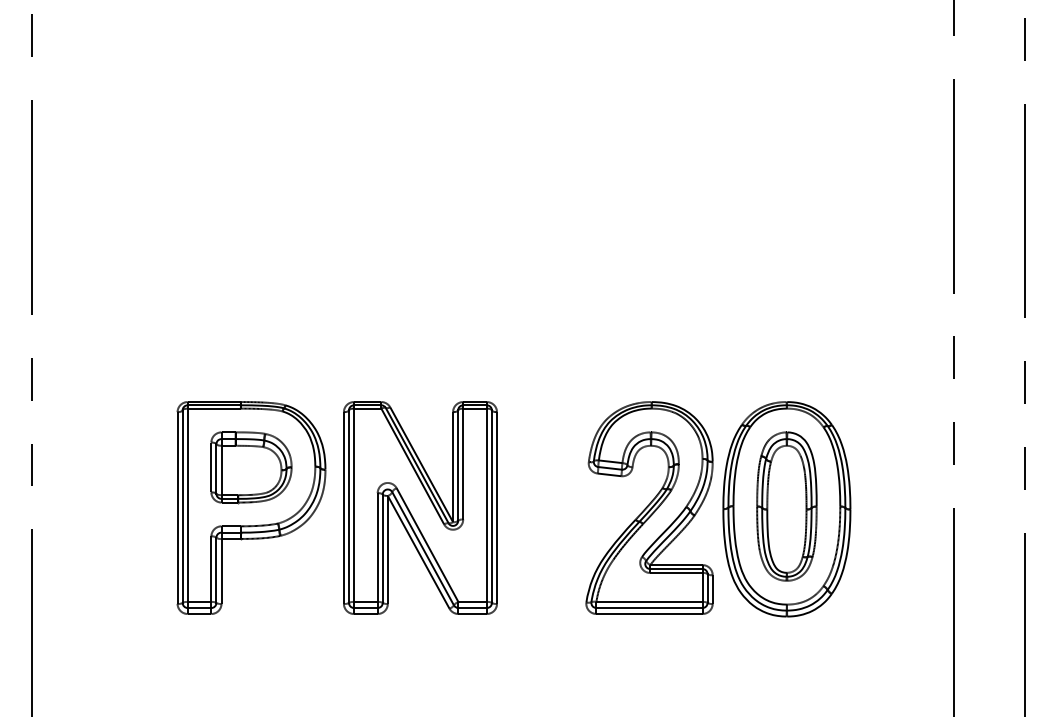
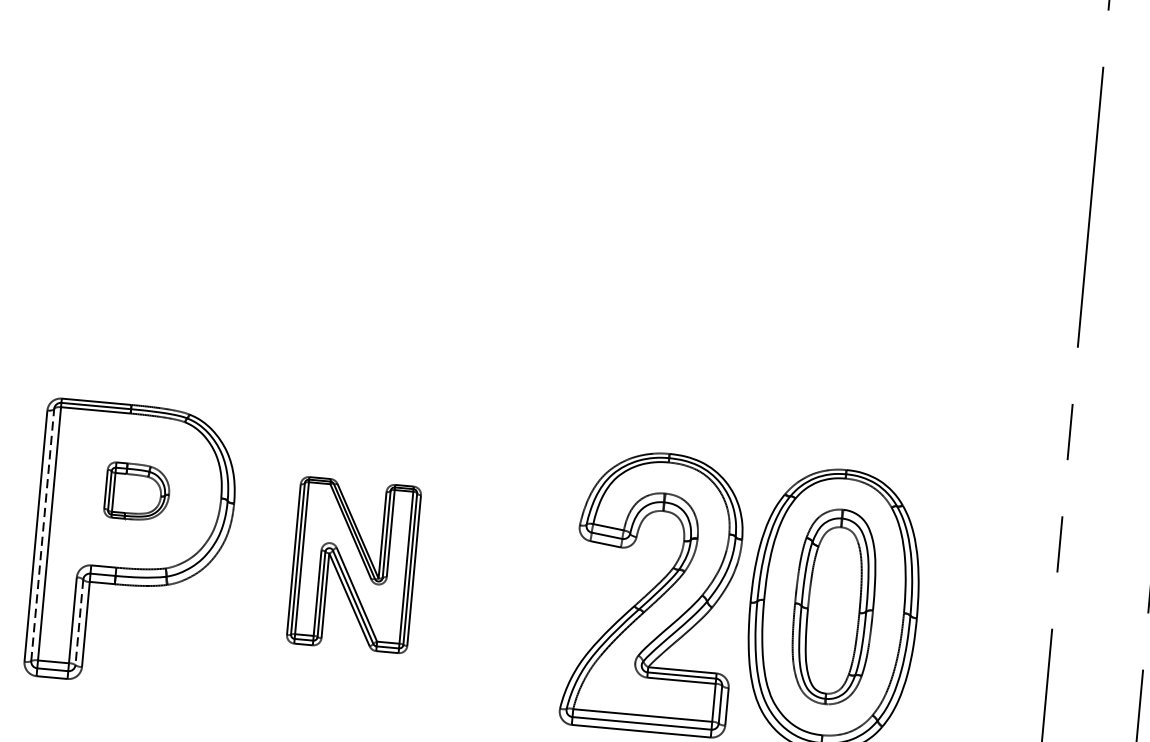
part: (251, 467) -> (137, 491), size x0.6
line: (182, 506) -> (42, 534), solid -> dashed
part: (420, 507) -> (354, 564), size x0.6
line: (216, 570) -> (79, 622), solid -> dashed

